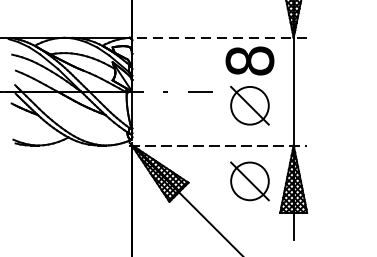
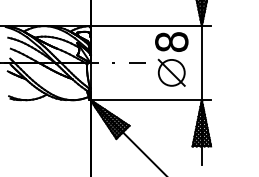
line: (217, 38) -> (149, 26), dashed -> solid
line: (219, 145) -> (150, 100), dashed -> solid
part: (249, 180) -> (171, 124), removed

